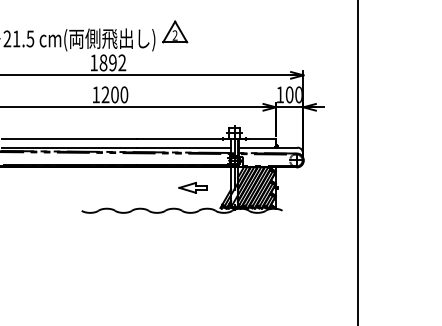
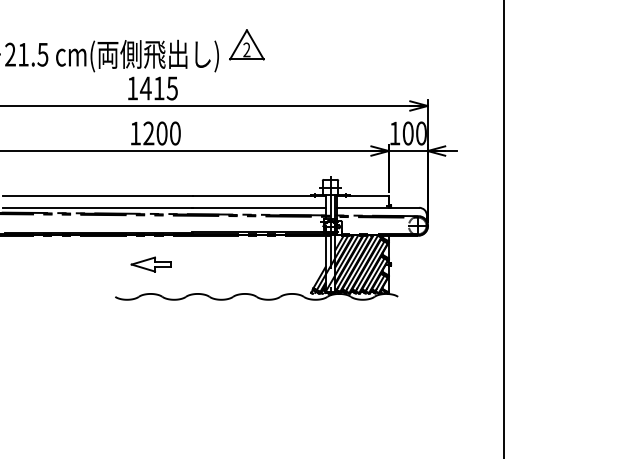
text: (112, 62) -> (158, 87), 1892 -> 1415
part: (192, 187) -> (150, 264), moved

